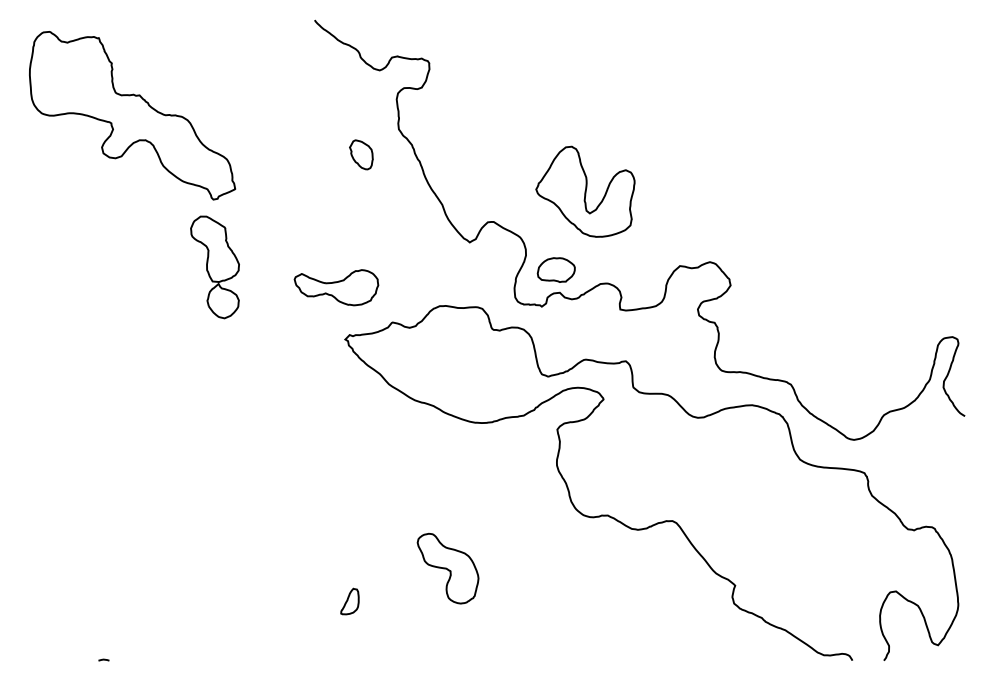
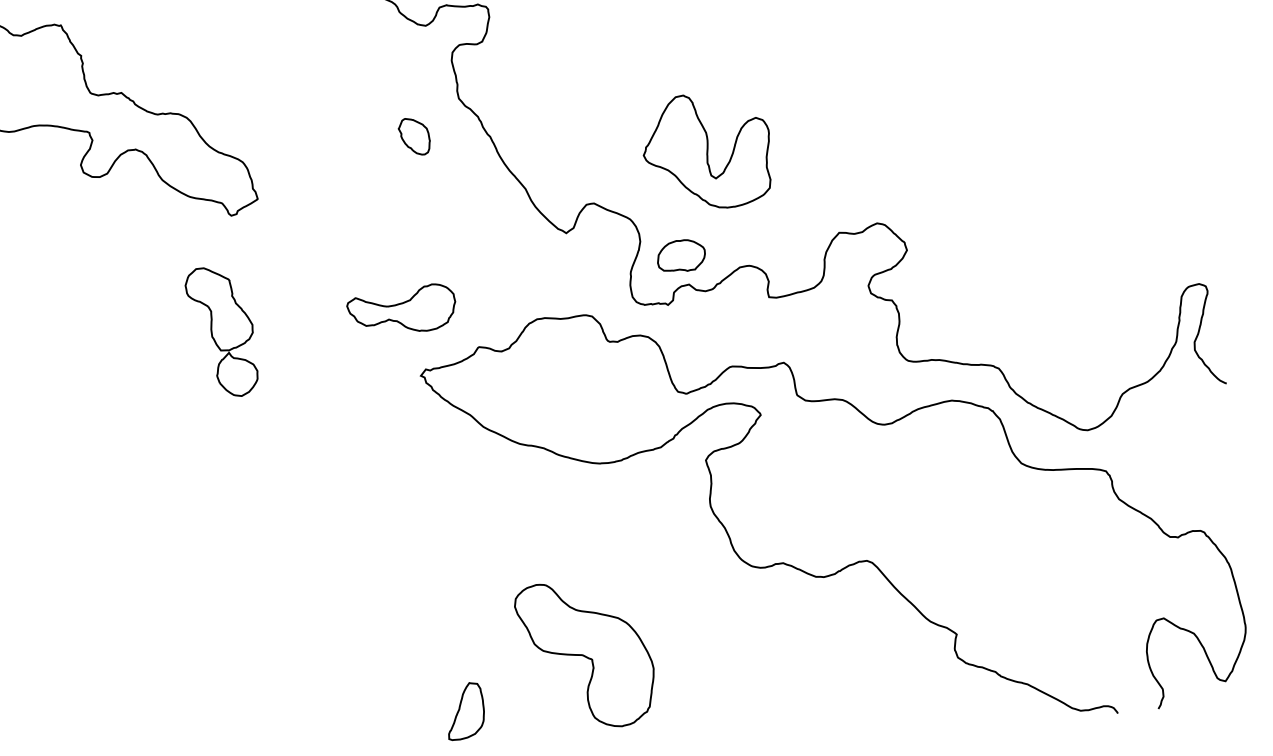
part: (214, 267) -> (221, 332), moved
part: (447, 568) -> (585, 654), size x1.67
part: (349, 601) -> (464, 711), size x1.67

